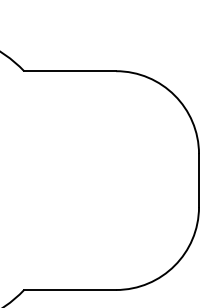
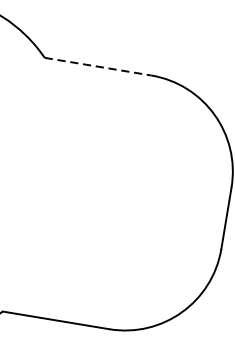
line: (70, 71) -> (98, 67), solid -> dashed

